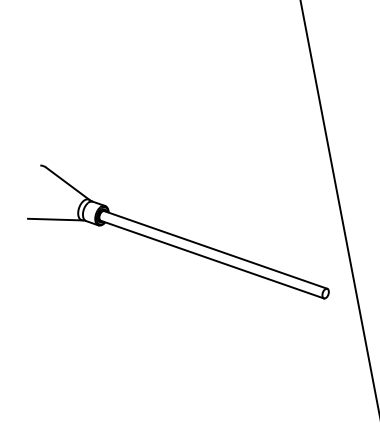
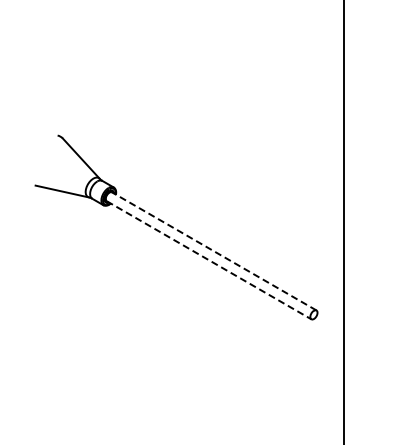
line: (215, 250) -> (213, 251), solid -> dashed
line: (212, 259) -> (209, 260), solid -> dashed

